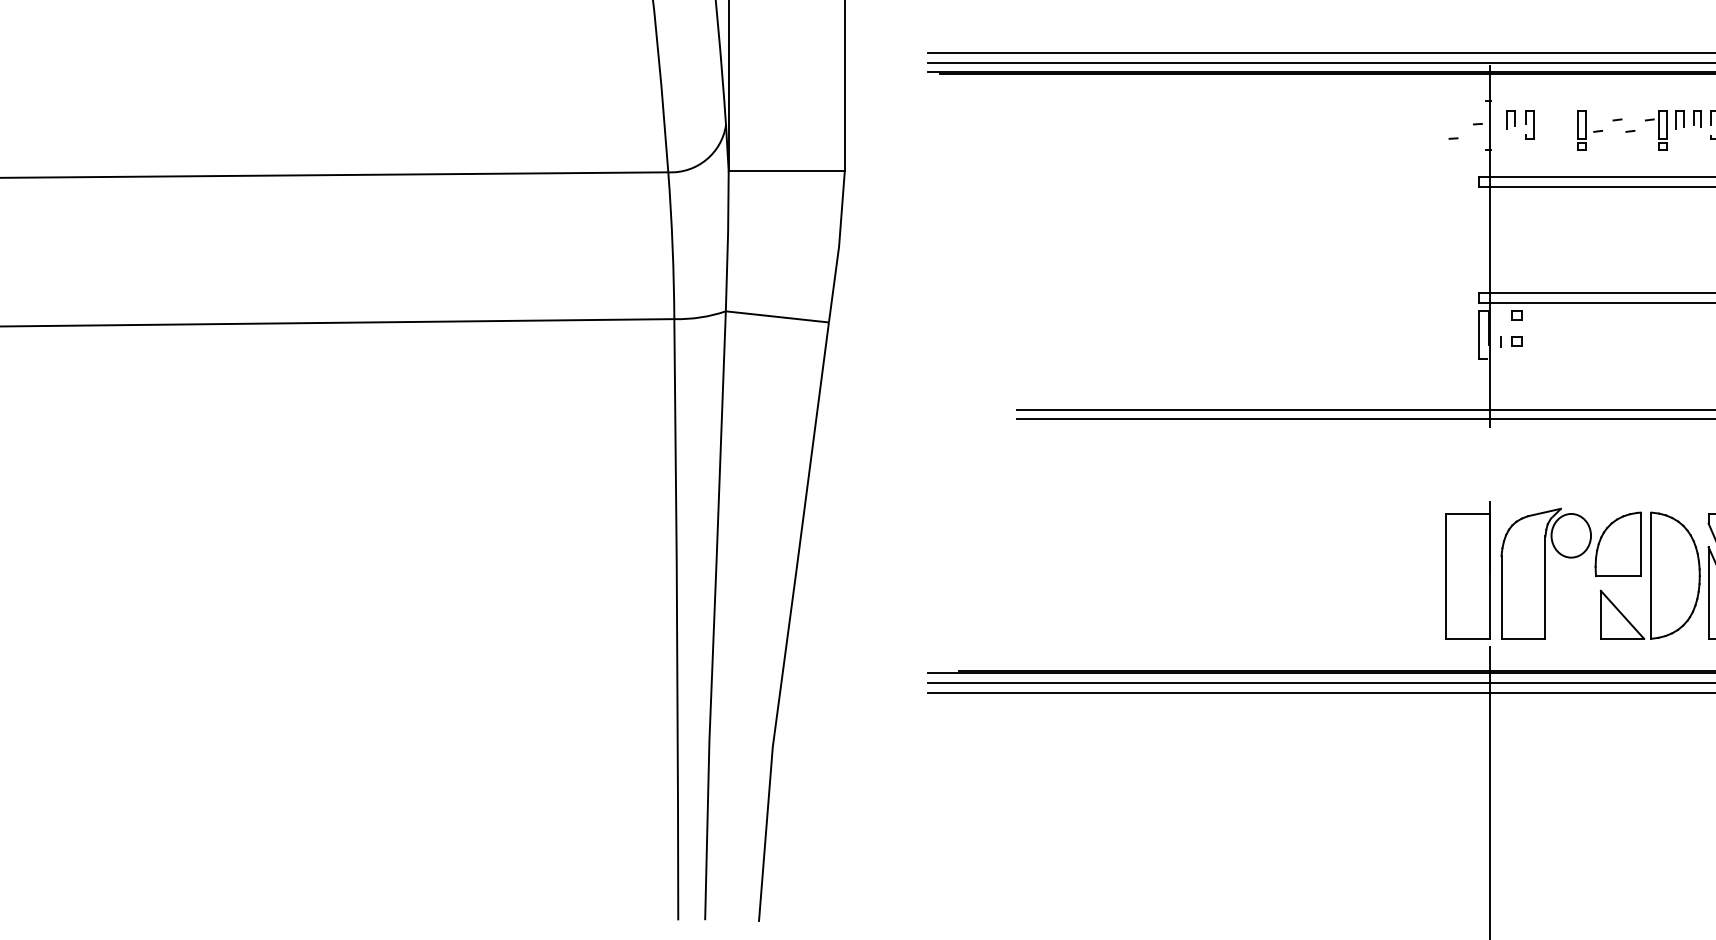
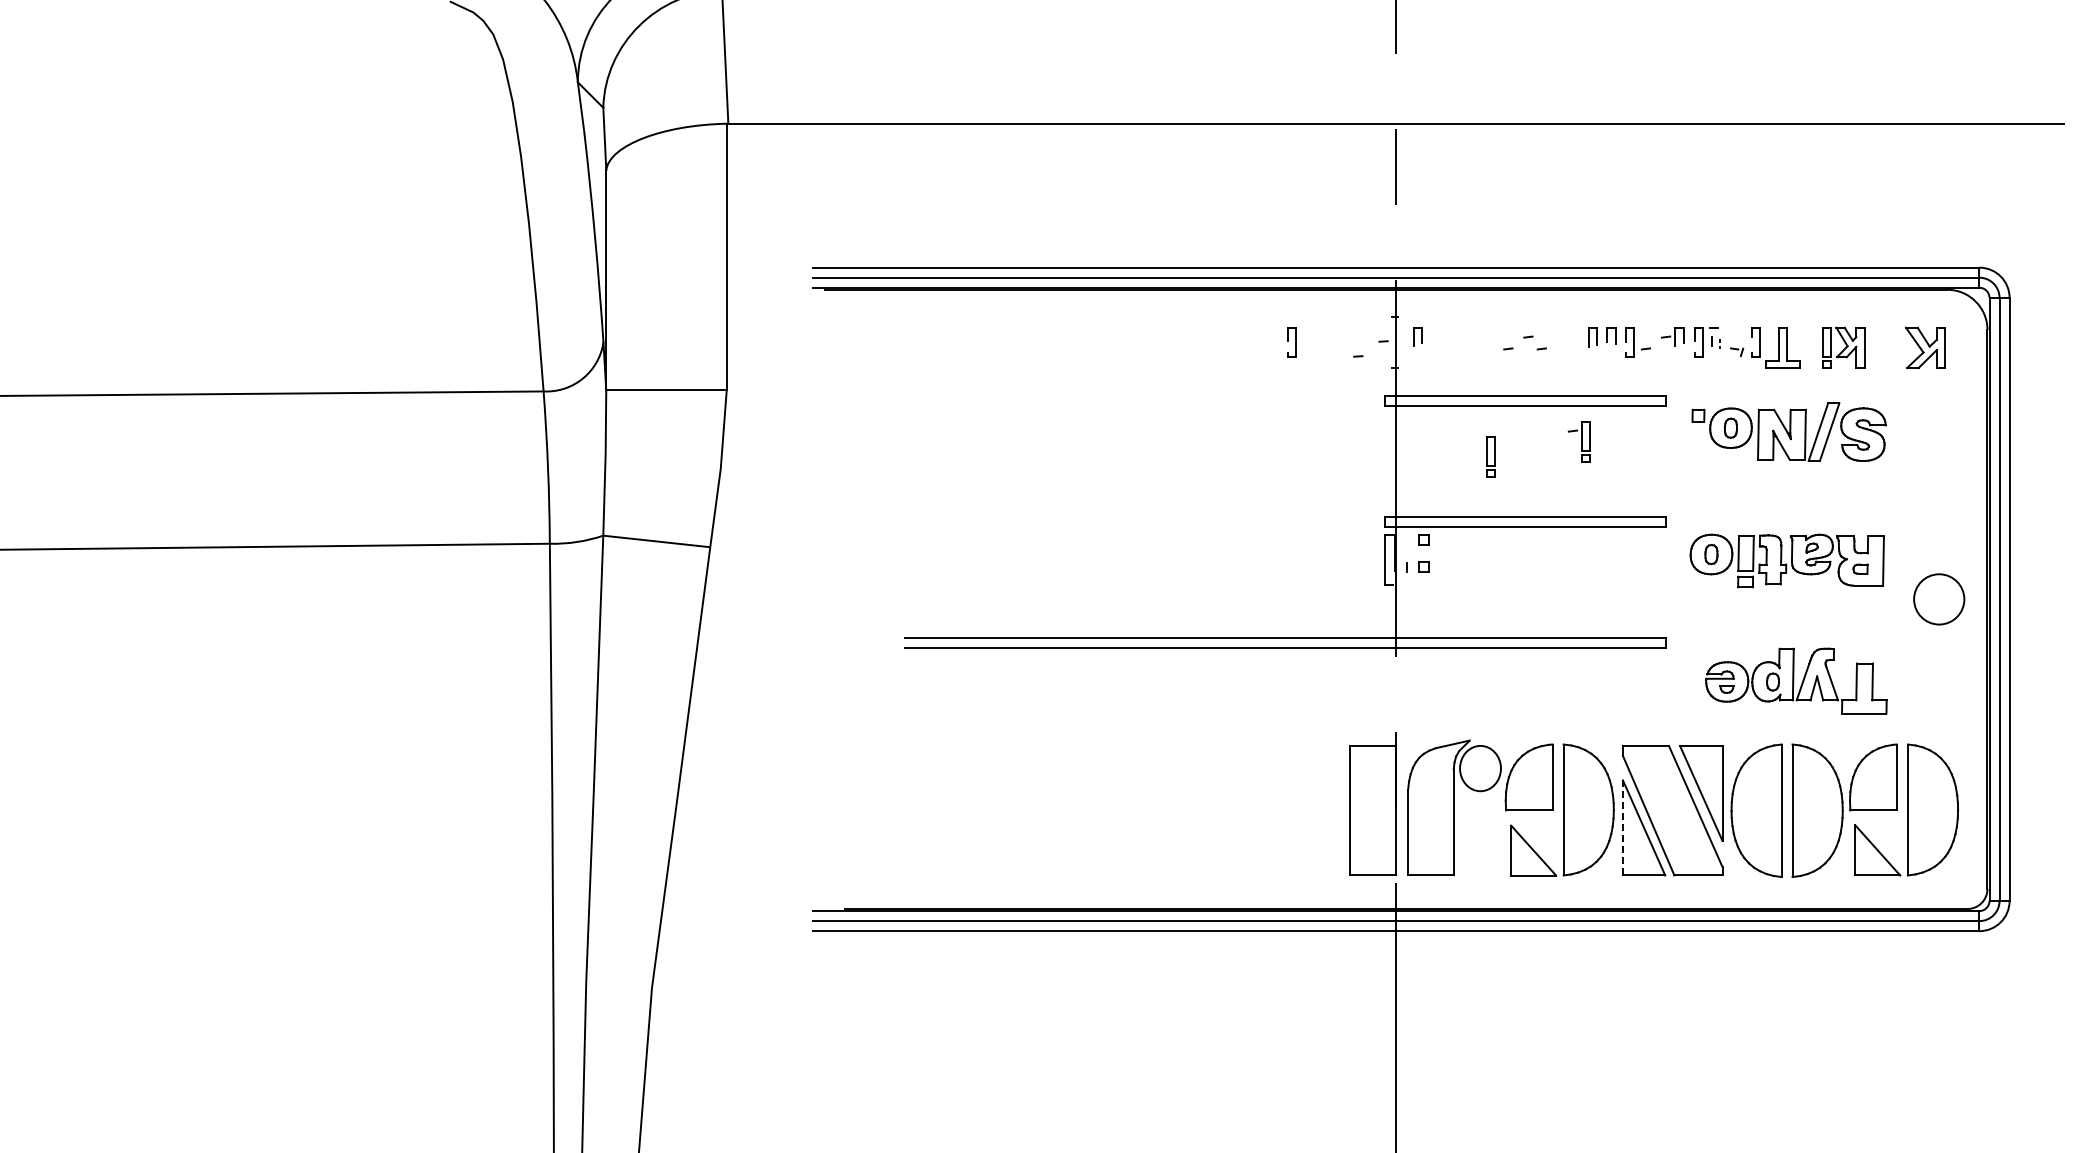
part: (1529, 125) -> (1291, 342), moved
part: (1580, 129) -> (1490, 456), moved
part: (1655, 129) -> (1578, 441), moved
line: (1709, 592) -> (1623, 827), solid -> dashed

